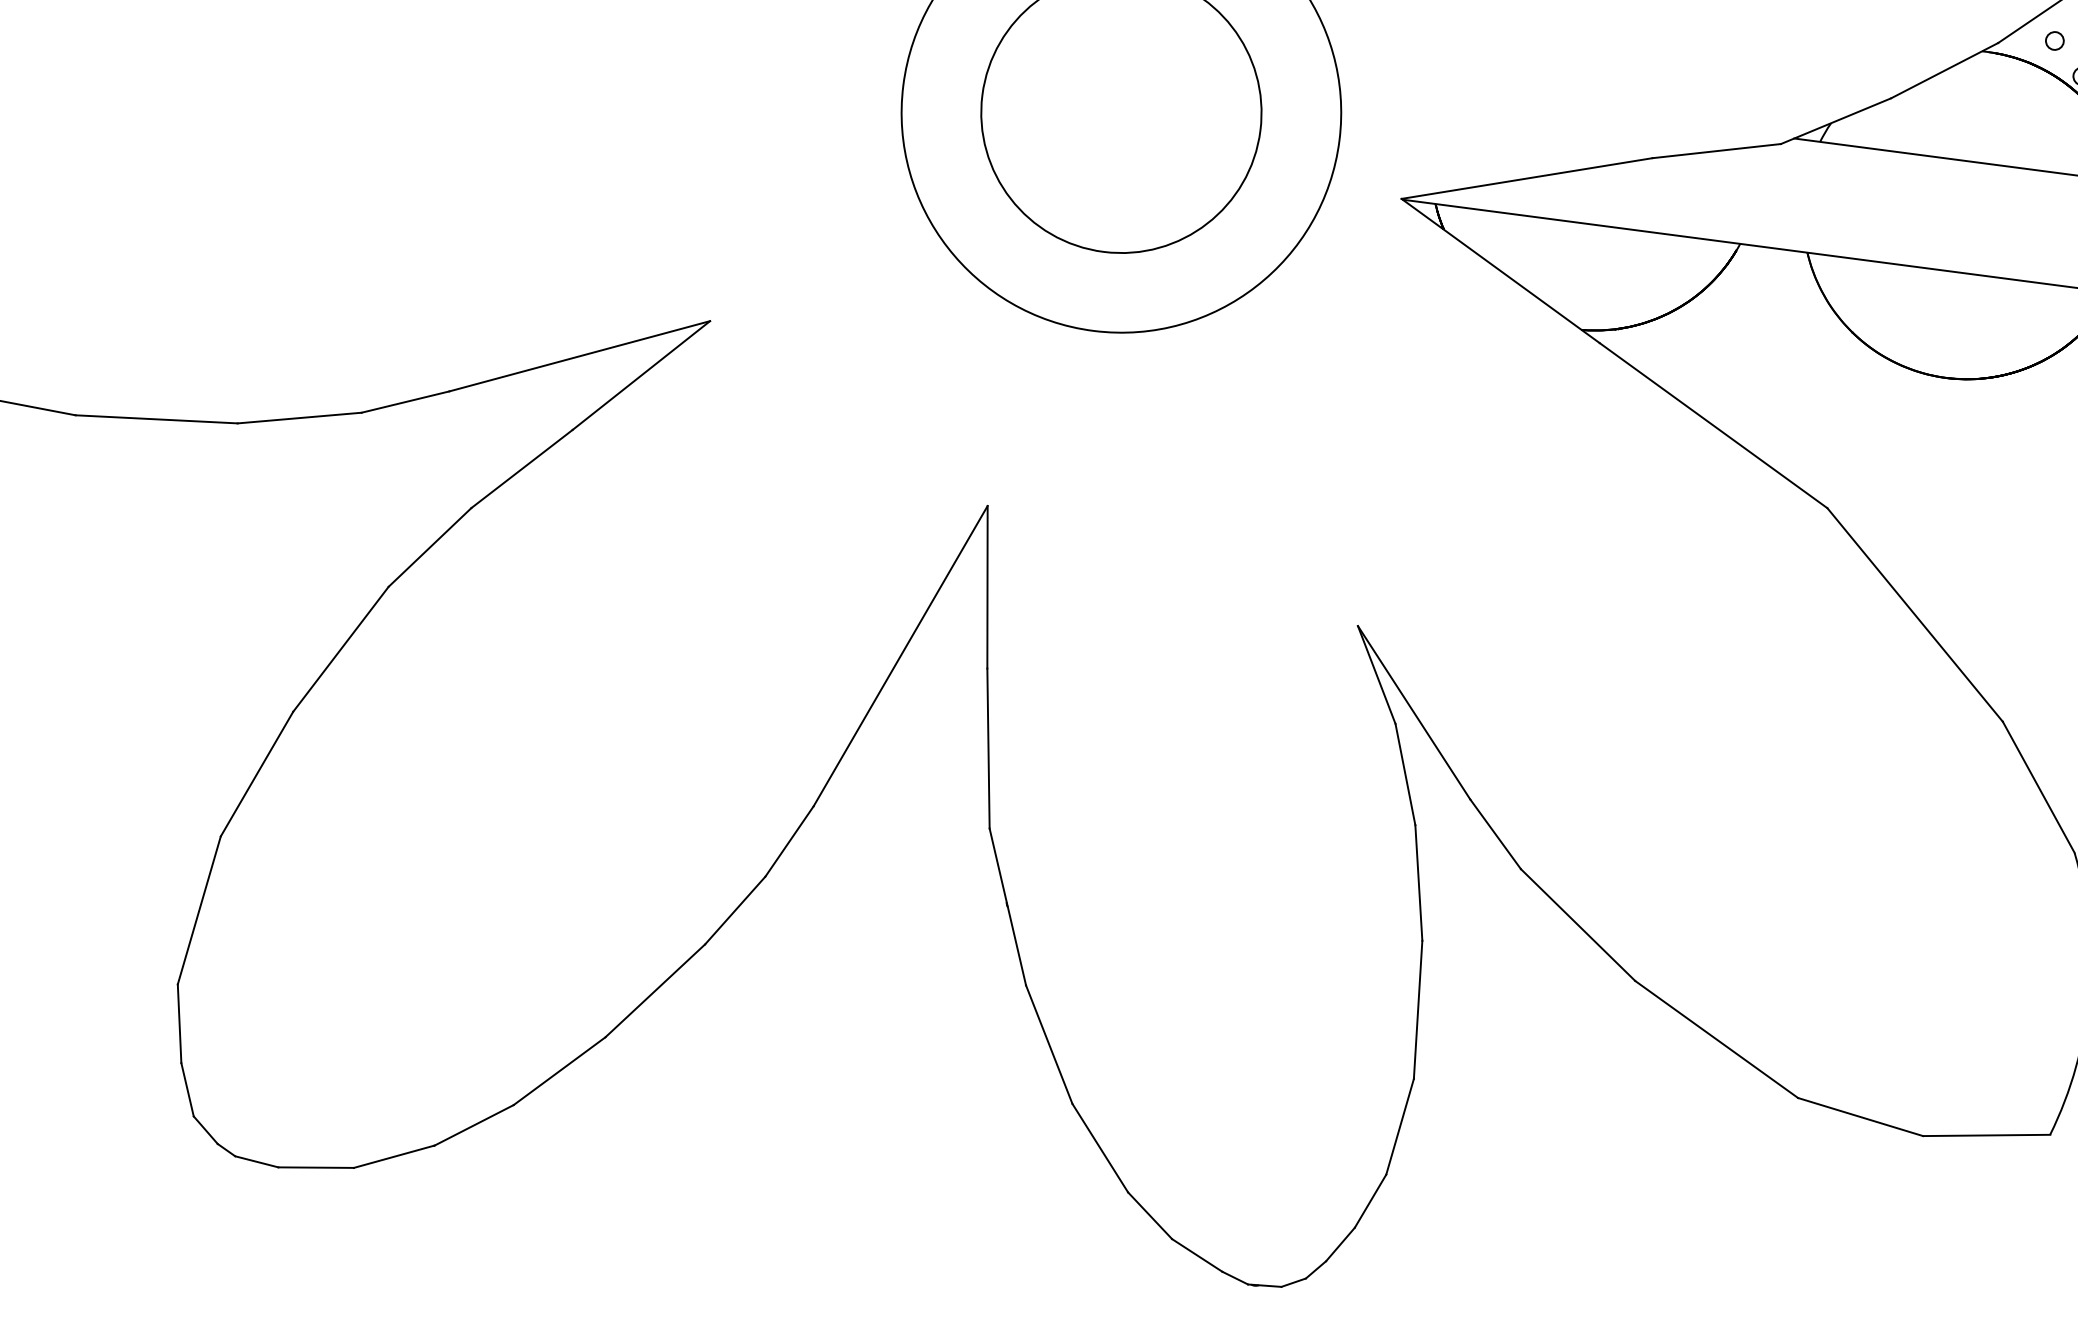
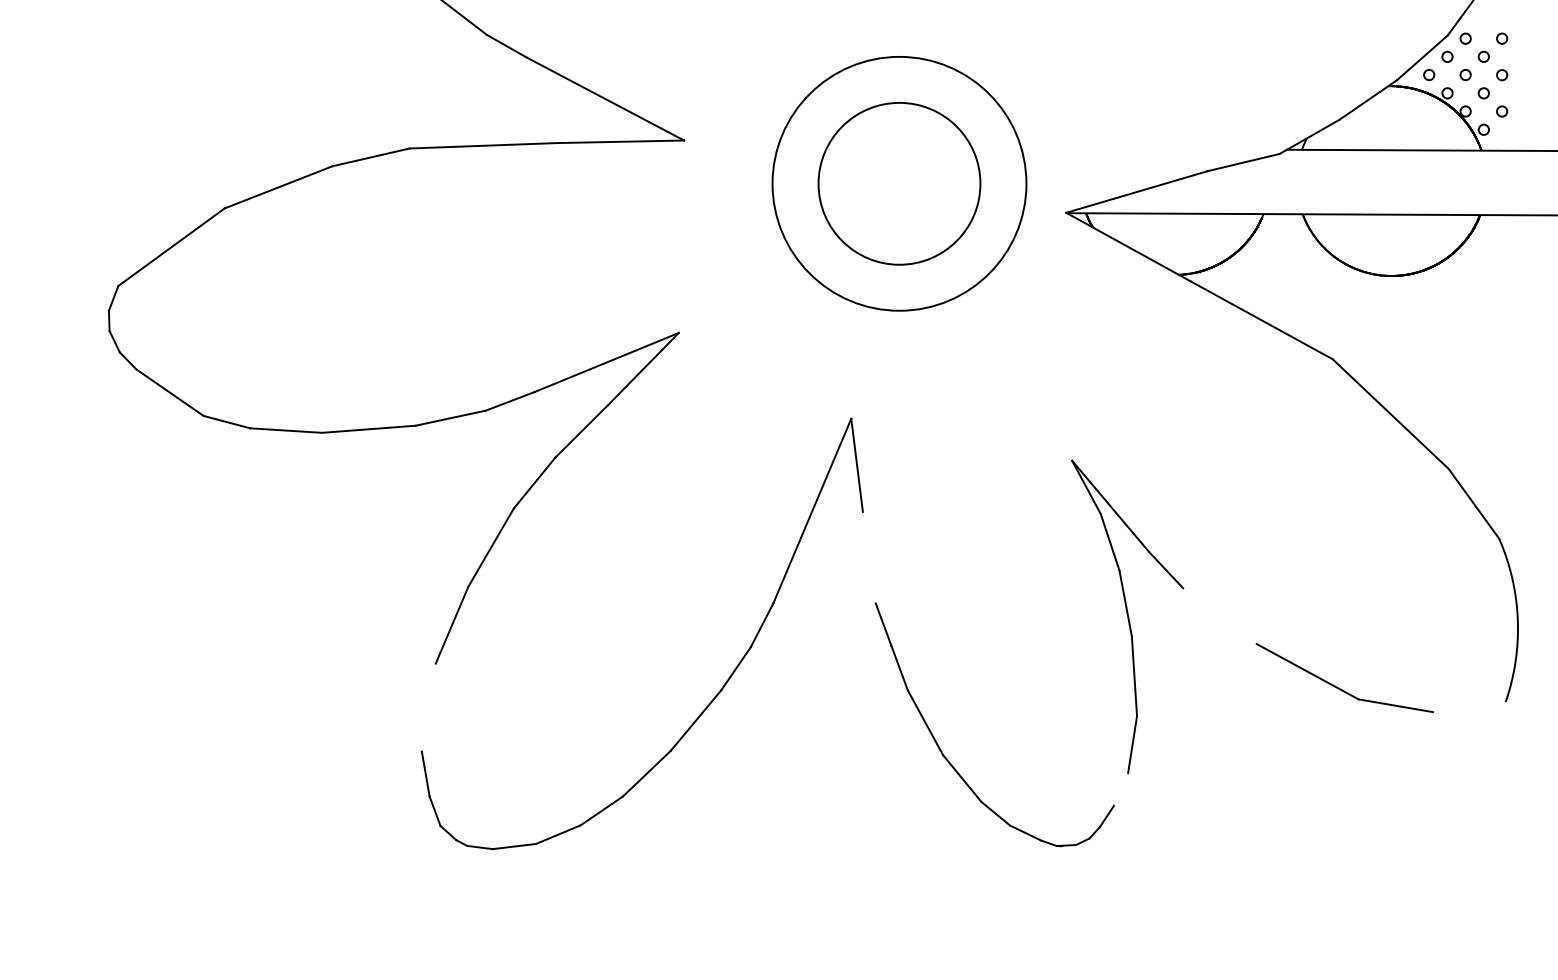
line: (987, 748) -> (868, 557), removed
line: (198, 910) -> (428, 707), removed
line: (1577, 925) -> (1219, 616), removed
line: (1985, 1135) -> (1468, 707), removed
line: (1369, 1201) -> (1120, 789), removed

